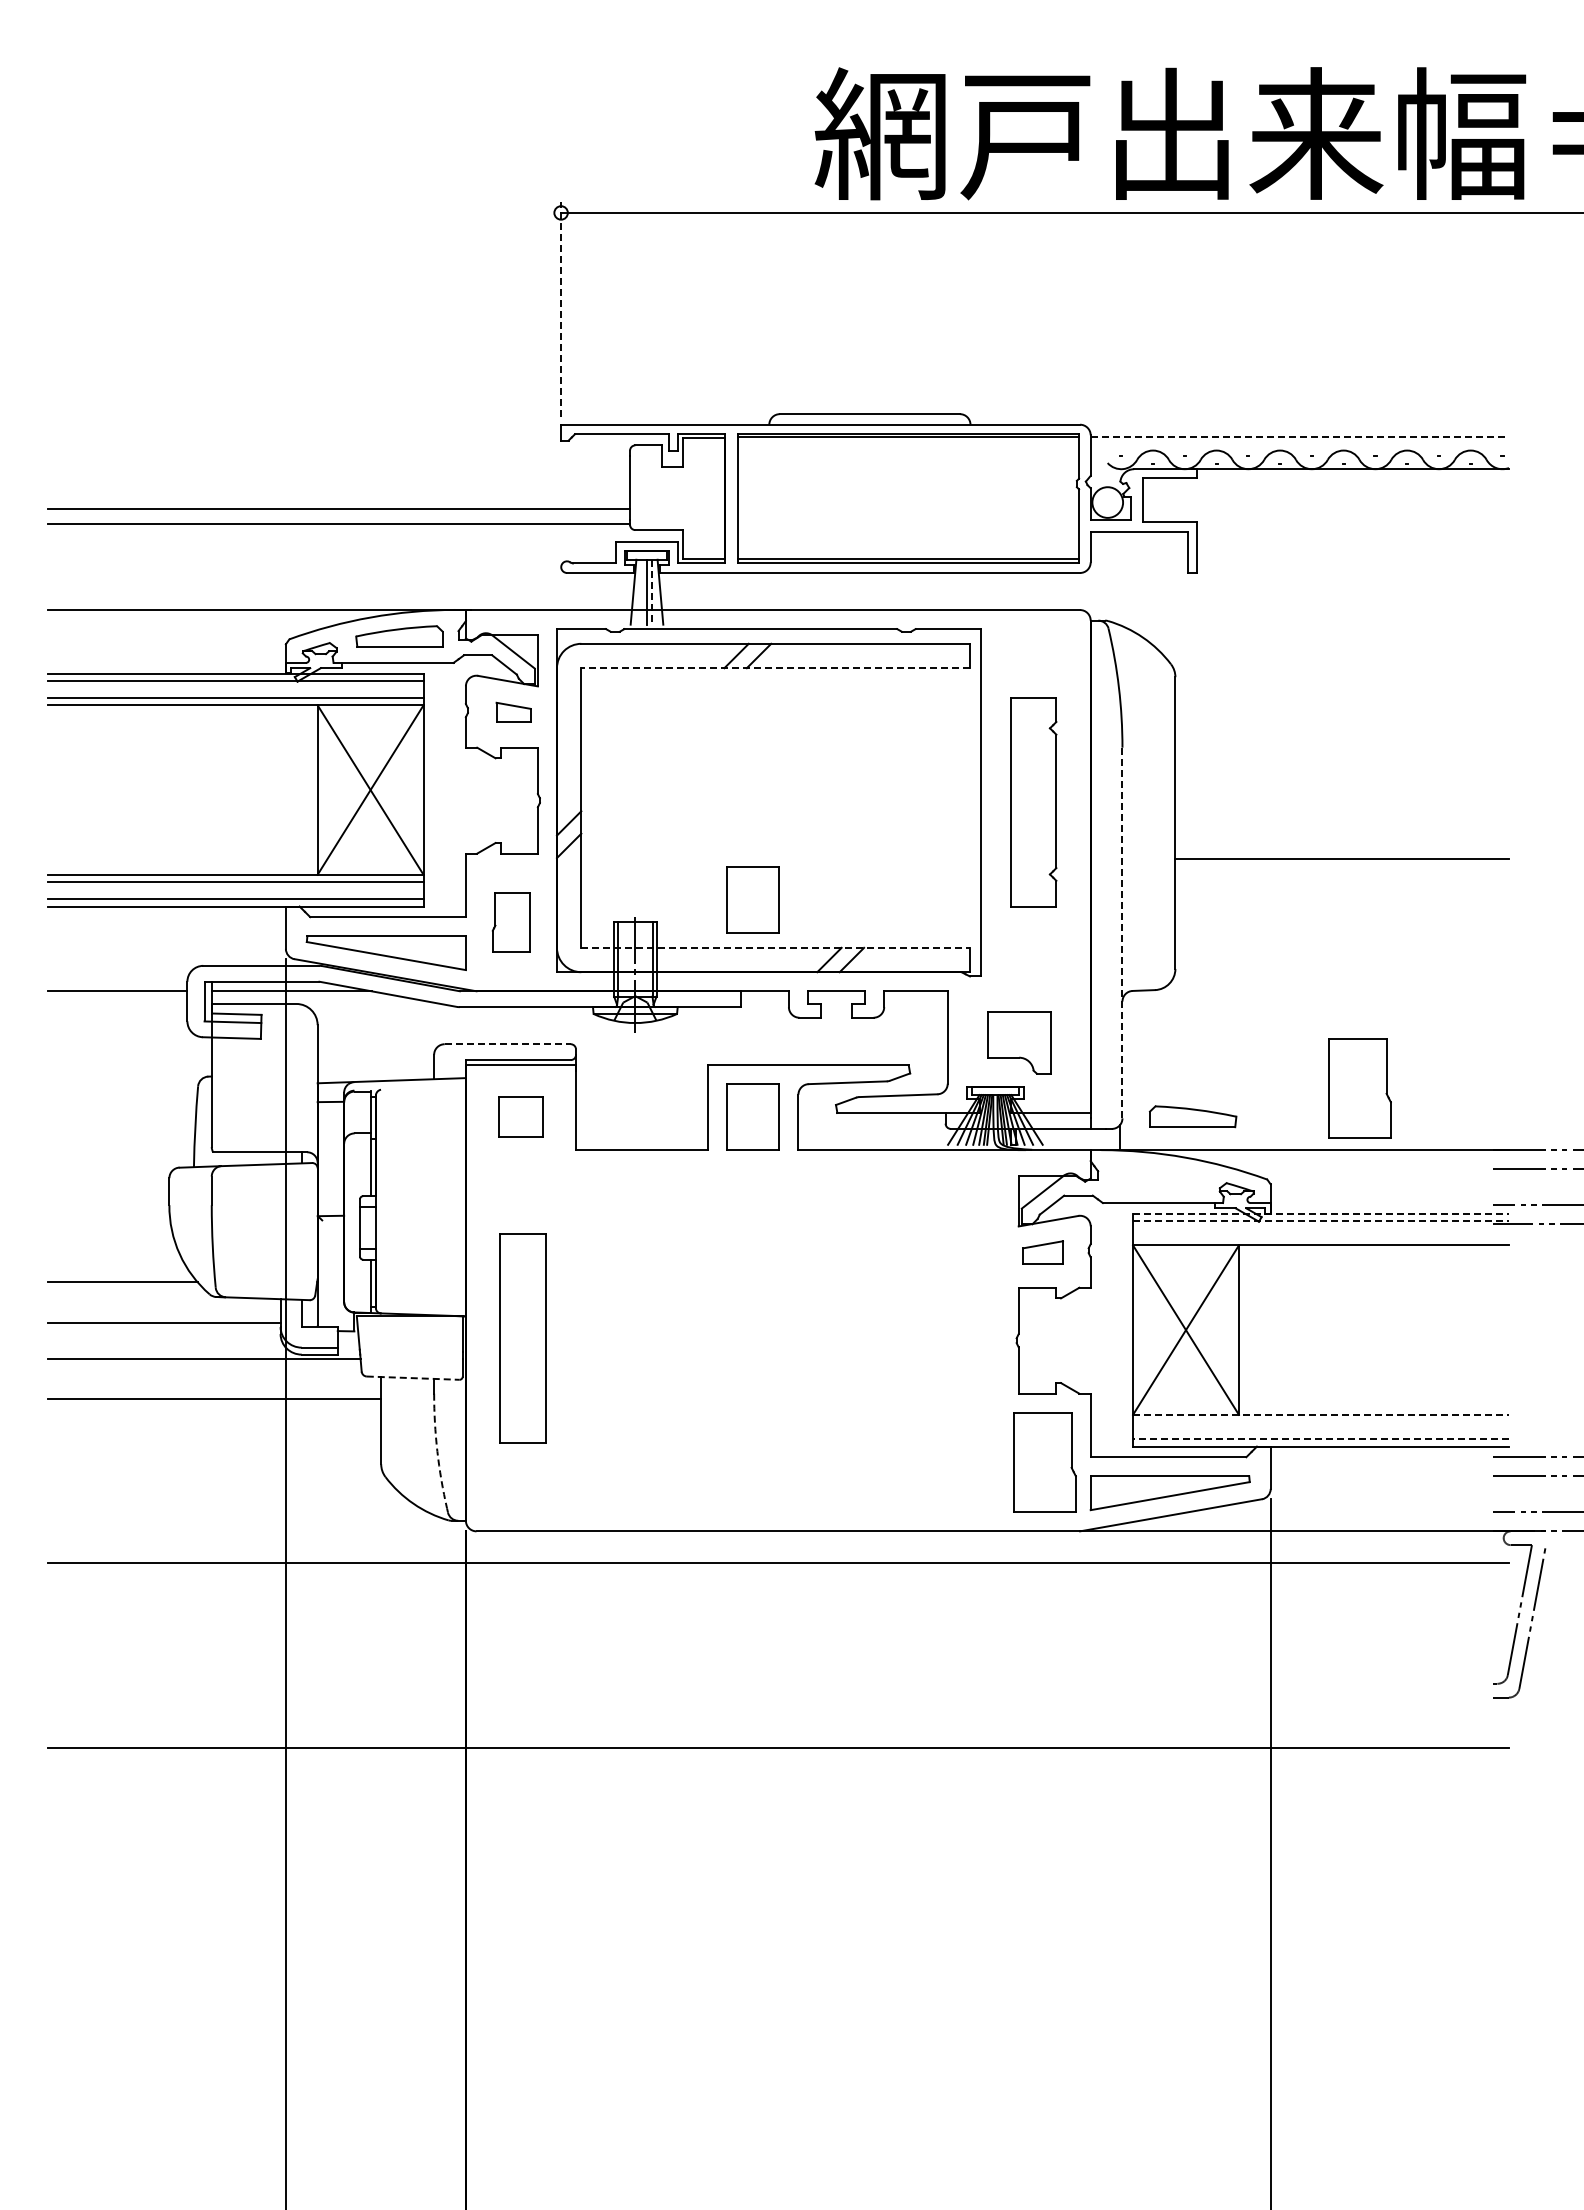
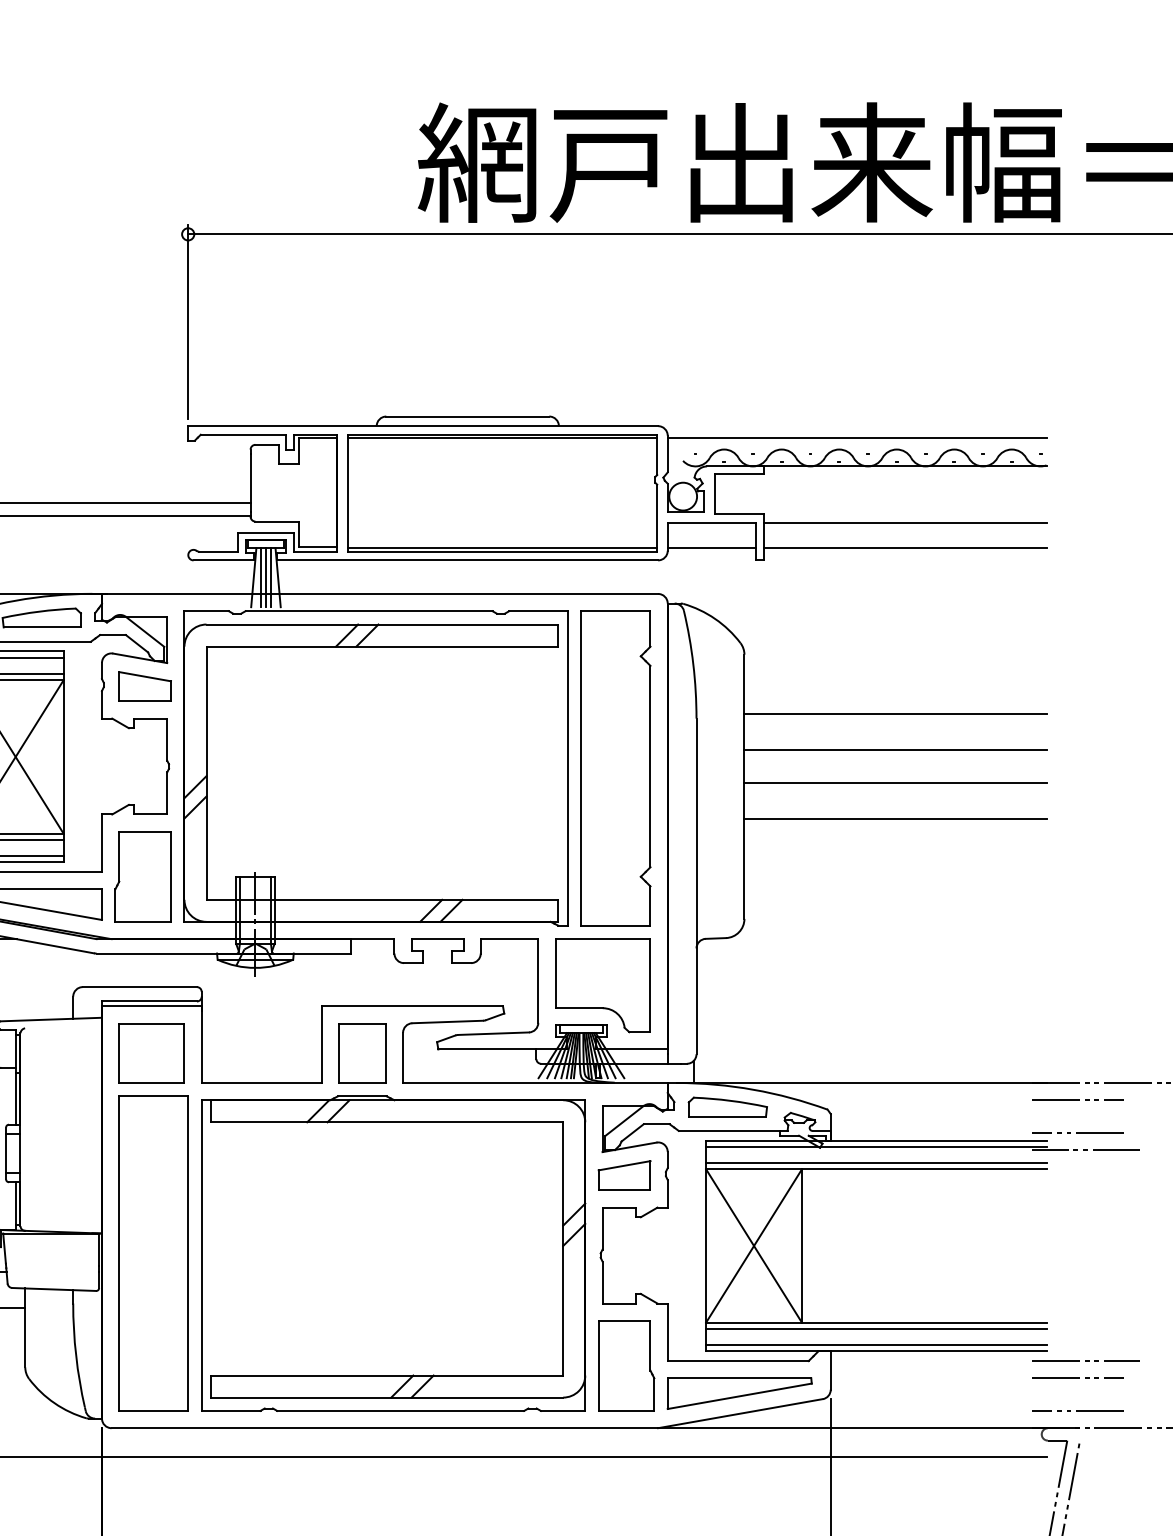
line: (561, 309) -> (188, 321), dashed -> solid
line: (1300, 437) -> (857, 437), dashed -> solid
line: (1352, 531) -> (904, 522), added
line: (1139, 559) -> (711, 548), added
line: (1352, 559) -> (904, 548), added
line: (641, 591) -> (260, 577), added
line: (652, 592) -> (270, 578), dashed -> solid
line: (775, 668) -> (382, 646), dashed -> solid
part: (513, 712) -> (145, 686), size x1.67
line: (1341, 742) -> (894, 713), added
line: (1341, 782) -> (894, 750), added
part: (1033, 802) -> (615, 768), size x1.67
line: (1341, 818) -> (894, 782), added
part: (752, 899) -> (361, 856), removed
part: (510, 922) -> (142, 876), size x1.67
line: (1122, 933) -> (696, 886), dashed -> solid
line: (776, 947) -> (383, 899), dashed -> solid
part: (1019, 1042) -> (603, 985), size x1.67
line: (508, 1044) -> (140, 987), dashed -> solid
part: (1359, 1088) -> (911, 1027), removed
part: (520, 1116) -> (151, 1052), size x1.67
part: (1192, 1116) -> (727, 1106), moved
line: (1321, 1213) -> (876, 1140), dashed -> solid
line: (1321, 1221) -> (876, 1147), dashed -> solid
line: (1320, 1238) -> (875, 1163), added
part: (1042, 1252) -> (624, 1175), size x1.43
part: (522, 1338) -> (153, 1253), size x1.67
part: (787, 1338) -> (393, 1253), added
line: (413, 1378) -> (54, 1289), dashed -> solid
line: (1321, 1414) -> (876, 1322), dashed -> solid
line: (1320, 1422) -> (875, 1329), added
line: (1321, 1439) -> (876, 1345), dashed -> solid
arc: (437, 1451) -> (76, 1355), dashed -> solid

